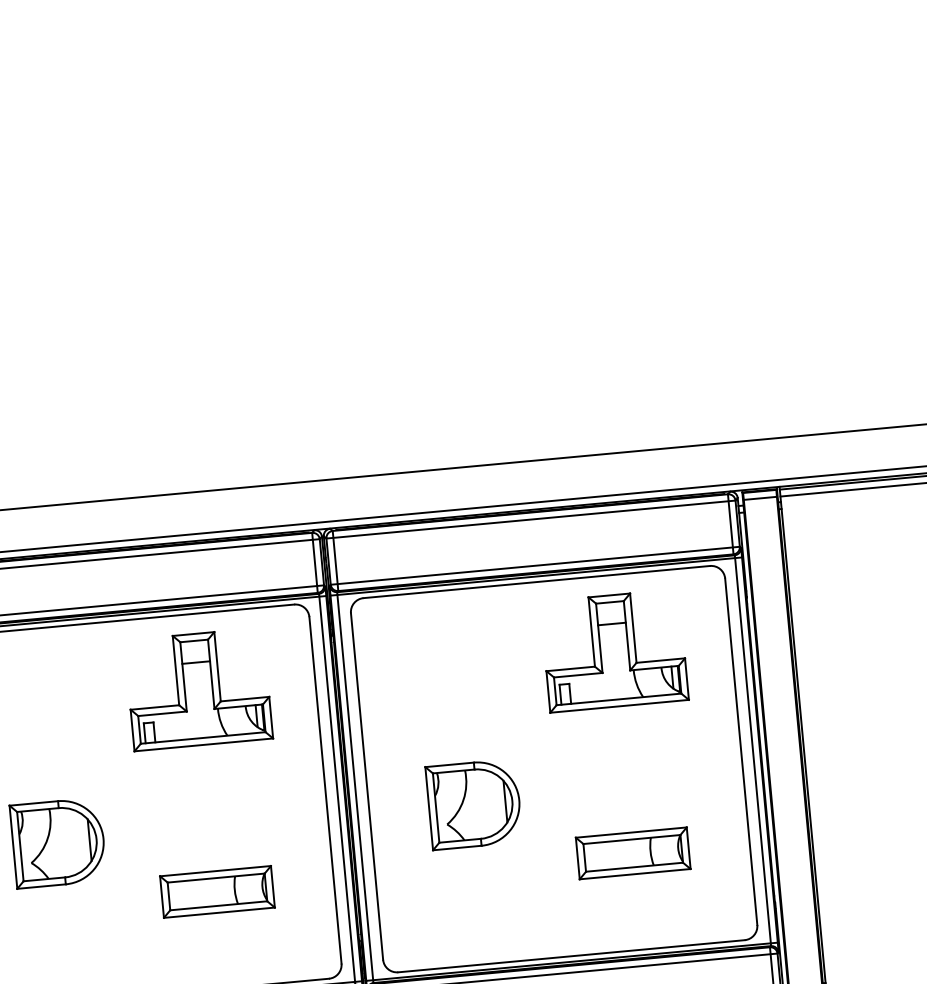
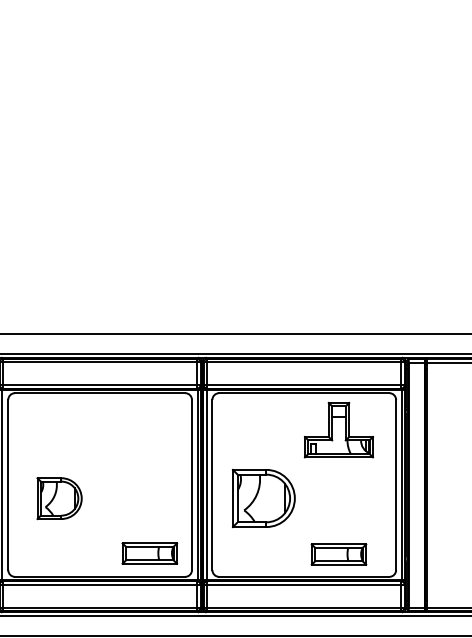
part: (197, 688) -> (134, 429), removed
part: (473, 804) -> (263, 498), size x1.4
part: (632, 853) -> (338, 554), moved
part: (216, 891) -> (149, 553), moved

